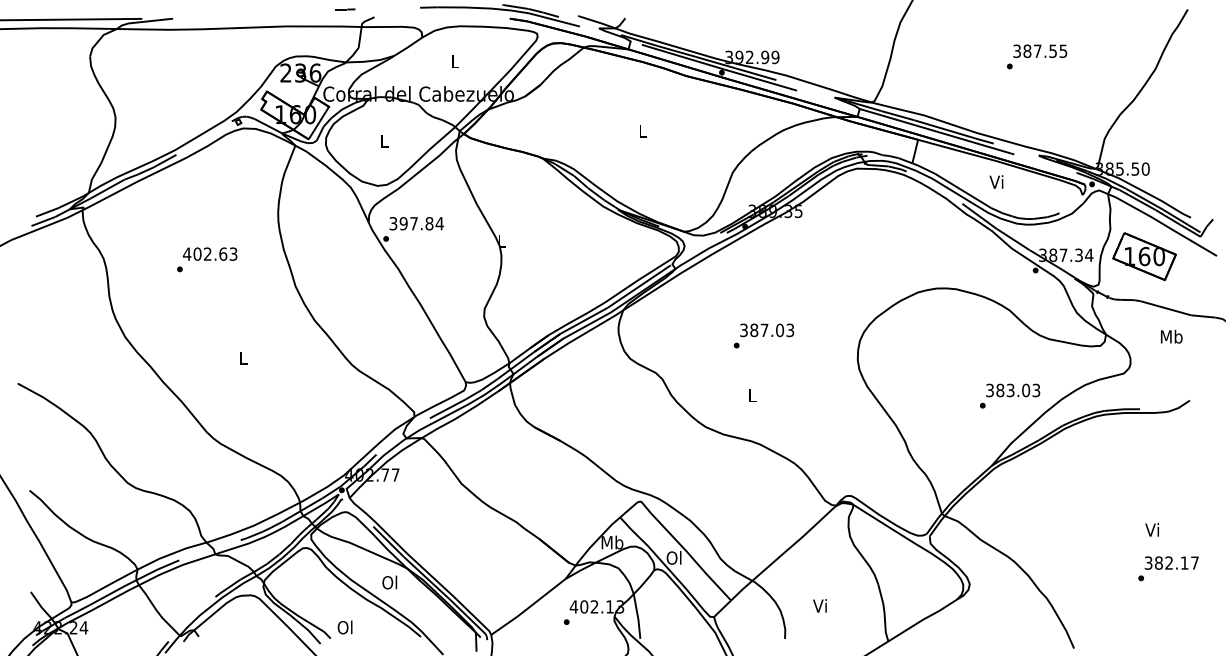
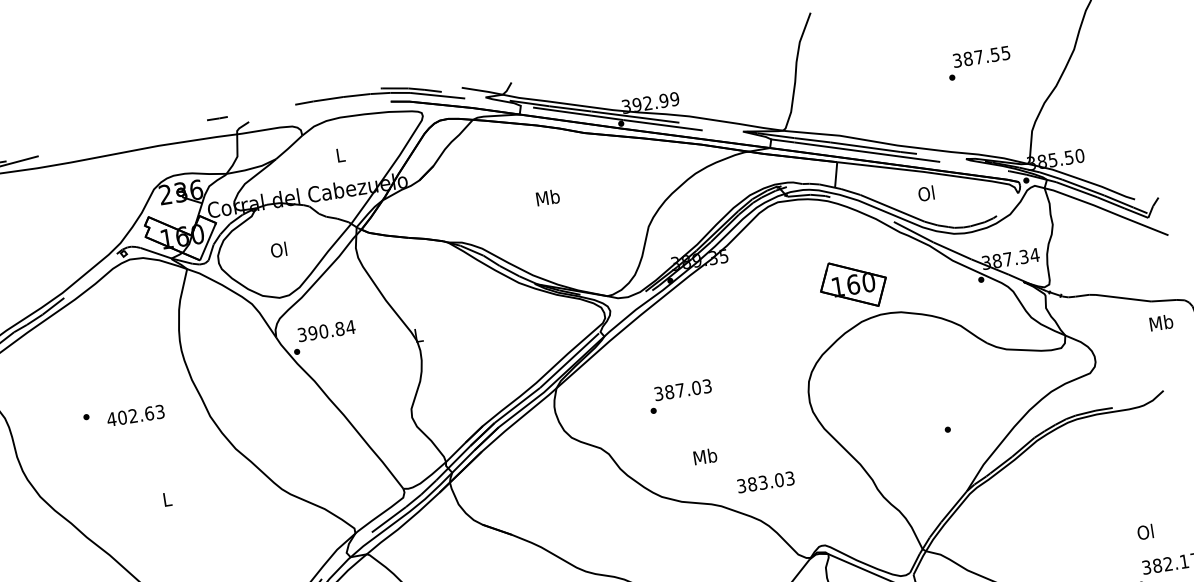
text: (1037, 56) -> (979, 62), moved
text: (642, 131) -> (547, 198), L -> Mb
text: (383, 140) -> (278, 249), L -> Ol
text: (996, 181) -> (925, 193), Vi -> Ol
text: (414, 223) -> (324, 331), 397.84 -> 390.84
text: (210, 253) -> (135, 414), moved
part: (1144, 256) -> (853, 284), moved
text: (763, 335) -> (680, 396), moved
text: (1171, 336) -> (1161, 322), moved
text: (1013, 390) -> (766, 482), moved
text: (752, 395) -> (705, 456), L -> Mb
text: (1152, 529) -> (1145, 531), Vi -> Ol

